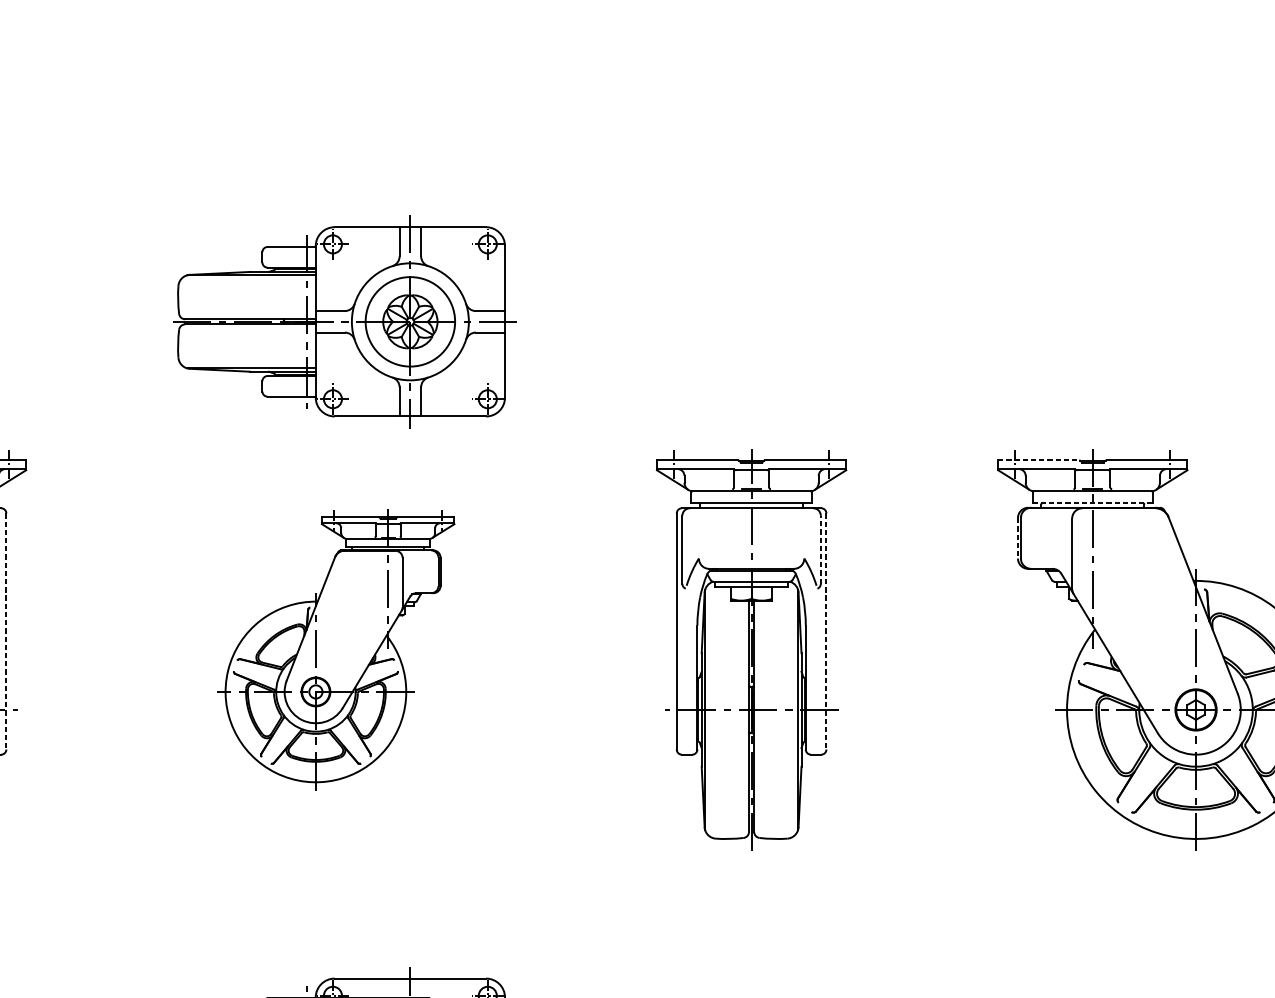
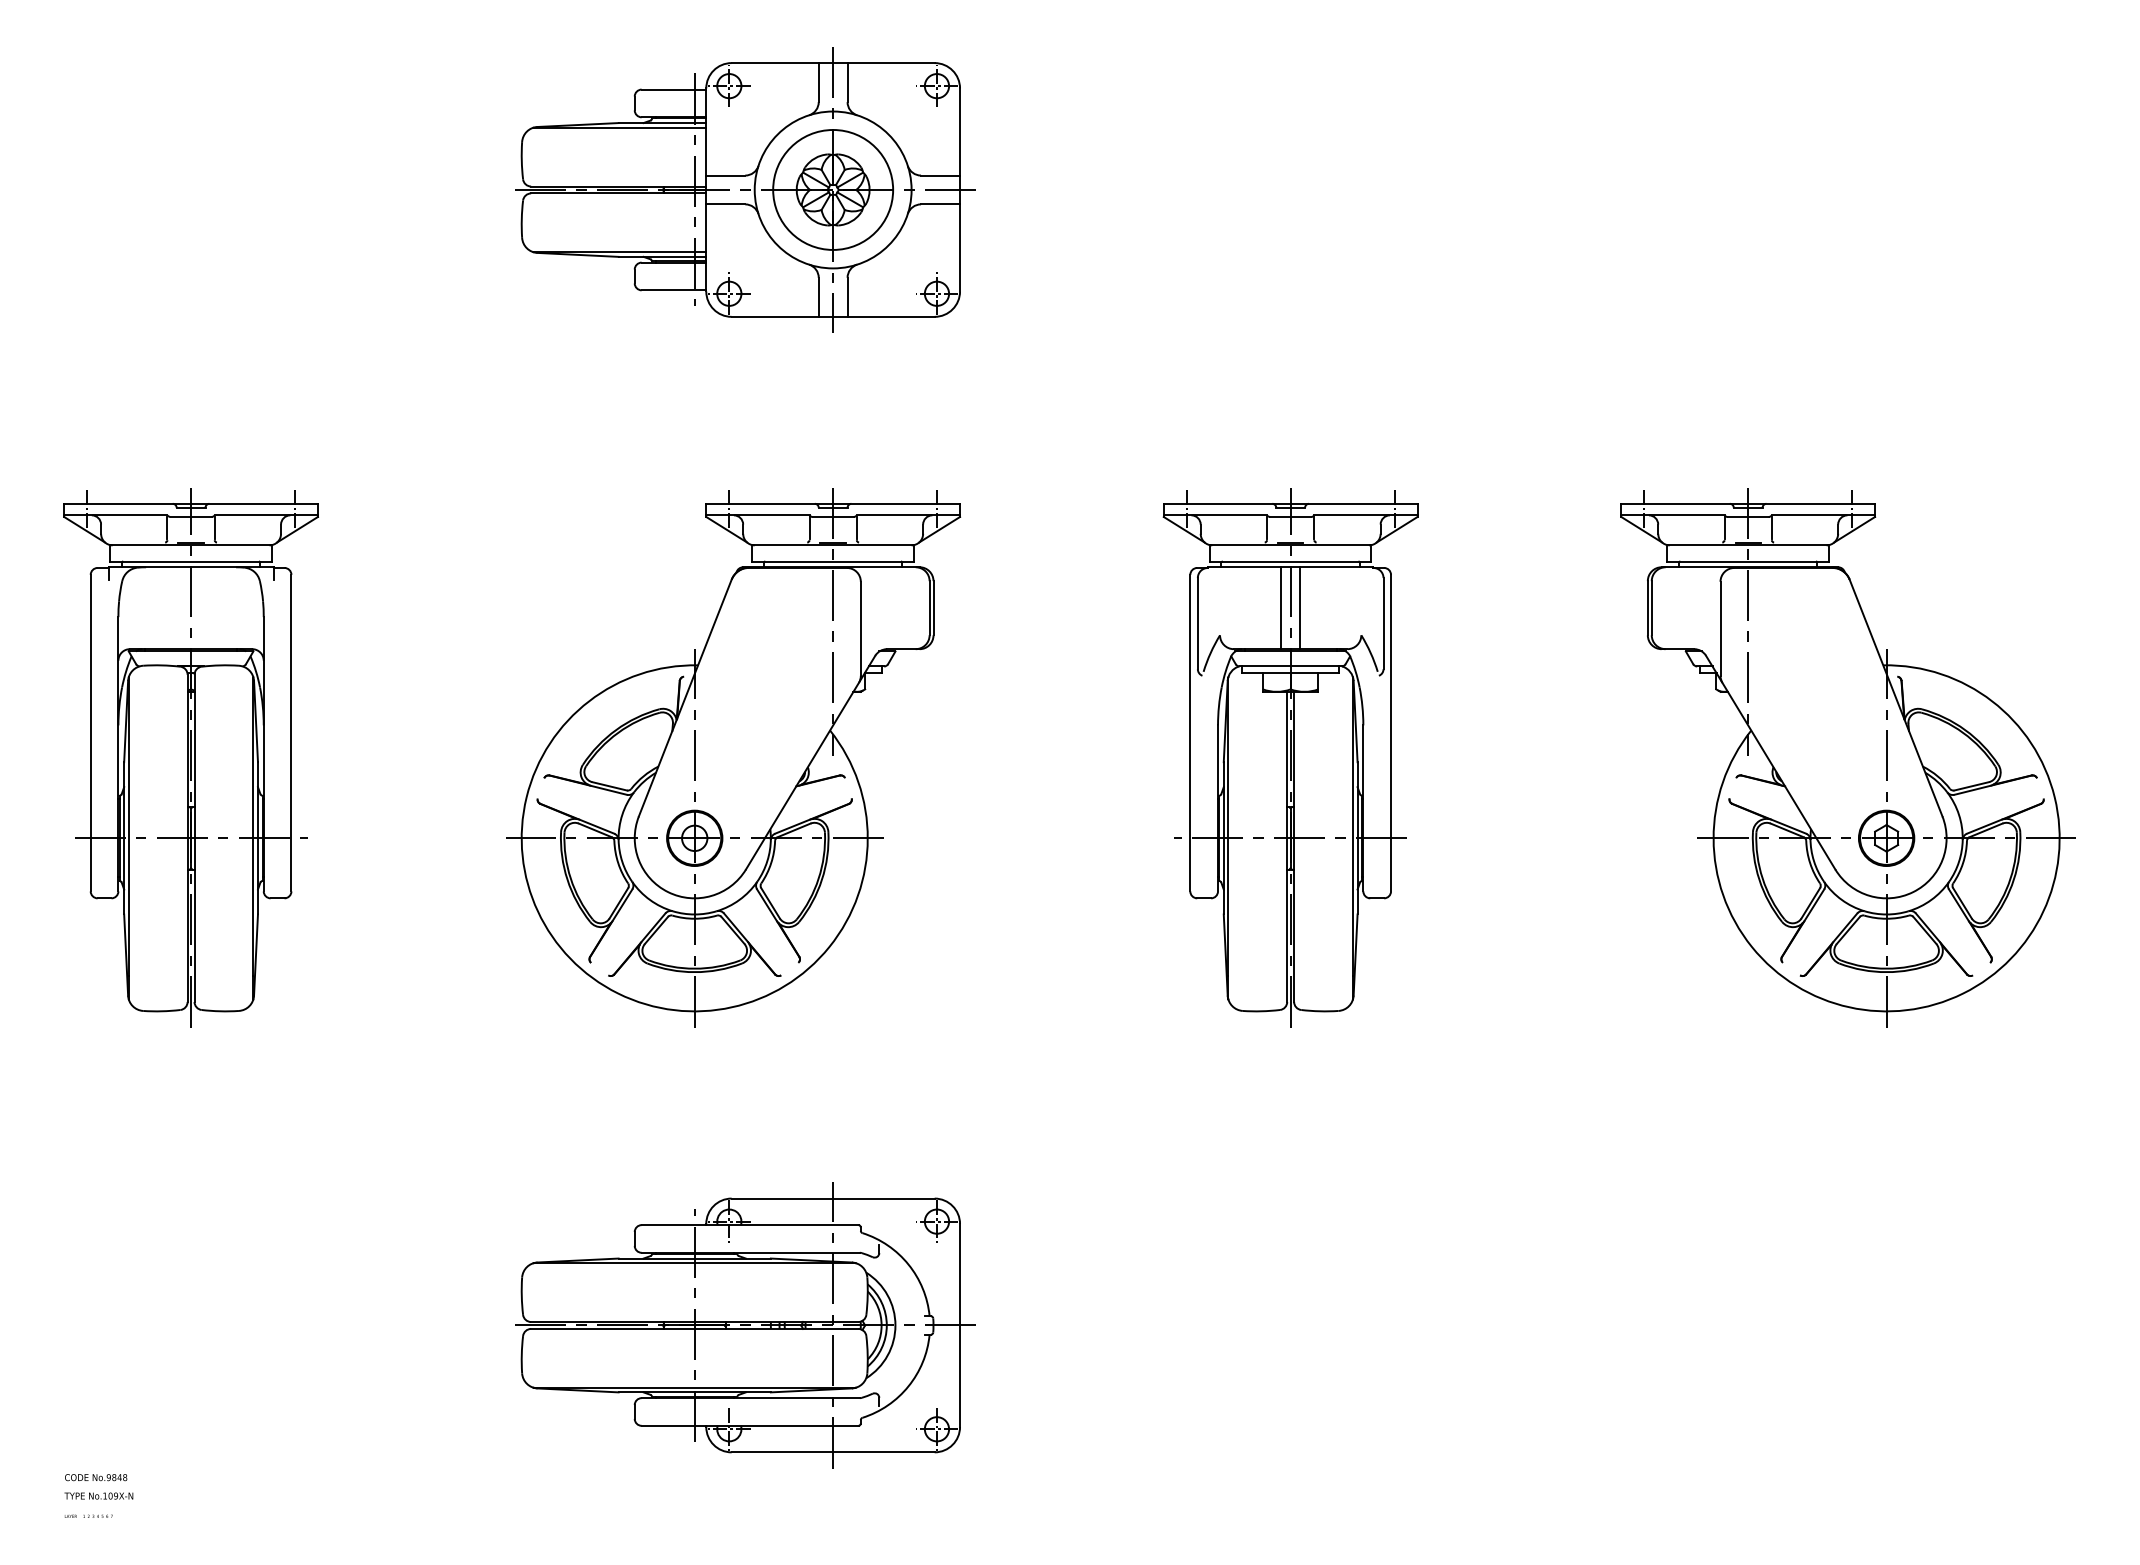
part: (345, 321) -> (745, 189), moved
line: (1039, 460) -> (1676, 503), dashed -> solid
line: (1093, 503) -> (1748, 561), dashed -> solid
line: (744, 538) -> (1281, 608), added
line: (758, 538) -> (1299, 608), added
line: (1017, 538) -> (1647, 608), dashed -> solid
line: (820, 549) -> (1383, 623), dashed -> solid
line: (6, 631) -> (291, 733), dashed -> solid
line: (826, 631) -> (1391, 733), dashed -> solid
part: (336, 649) -> (733, 757), size x1.43

